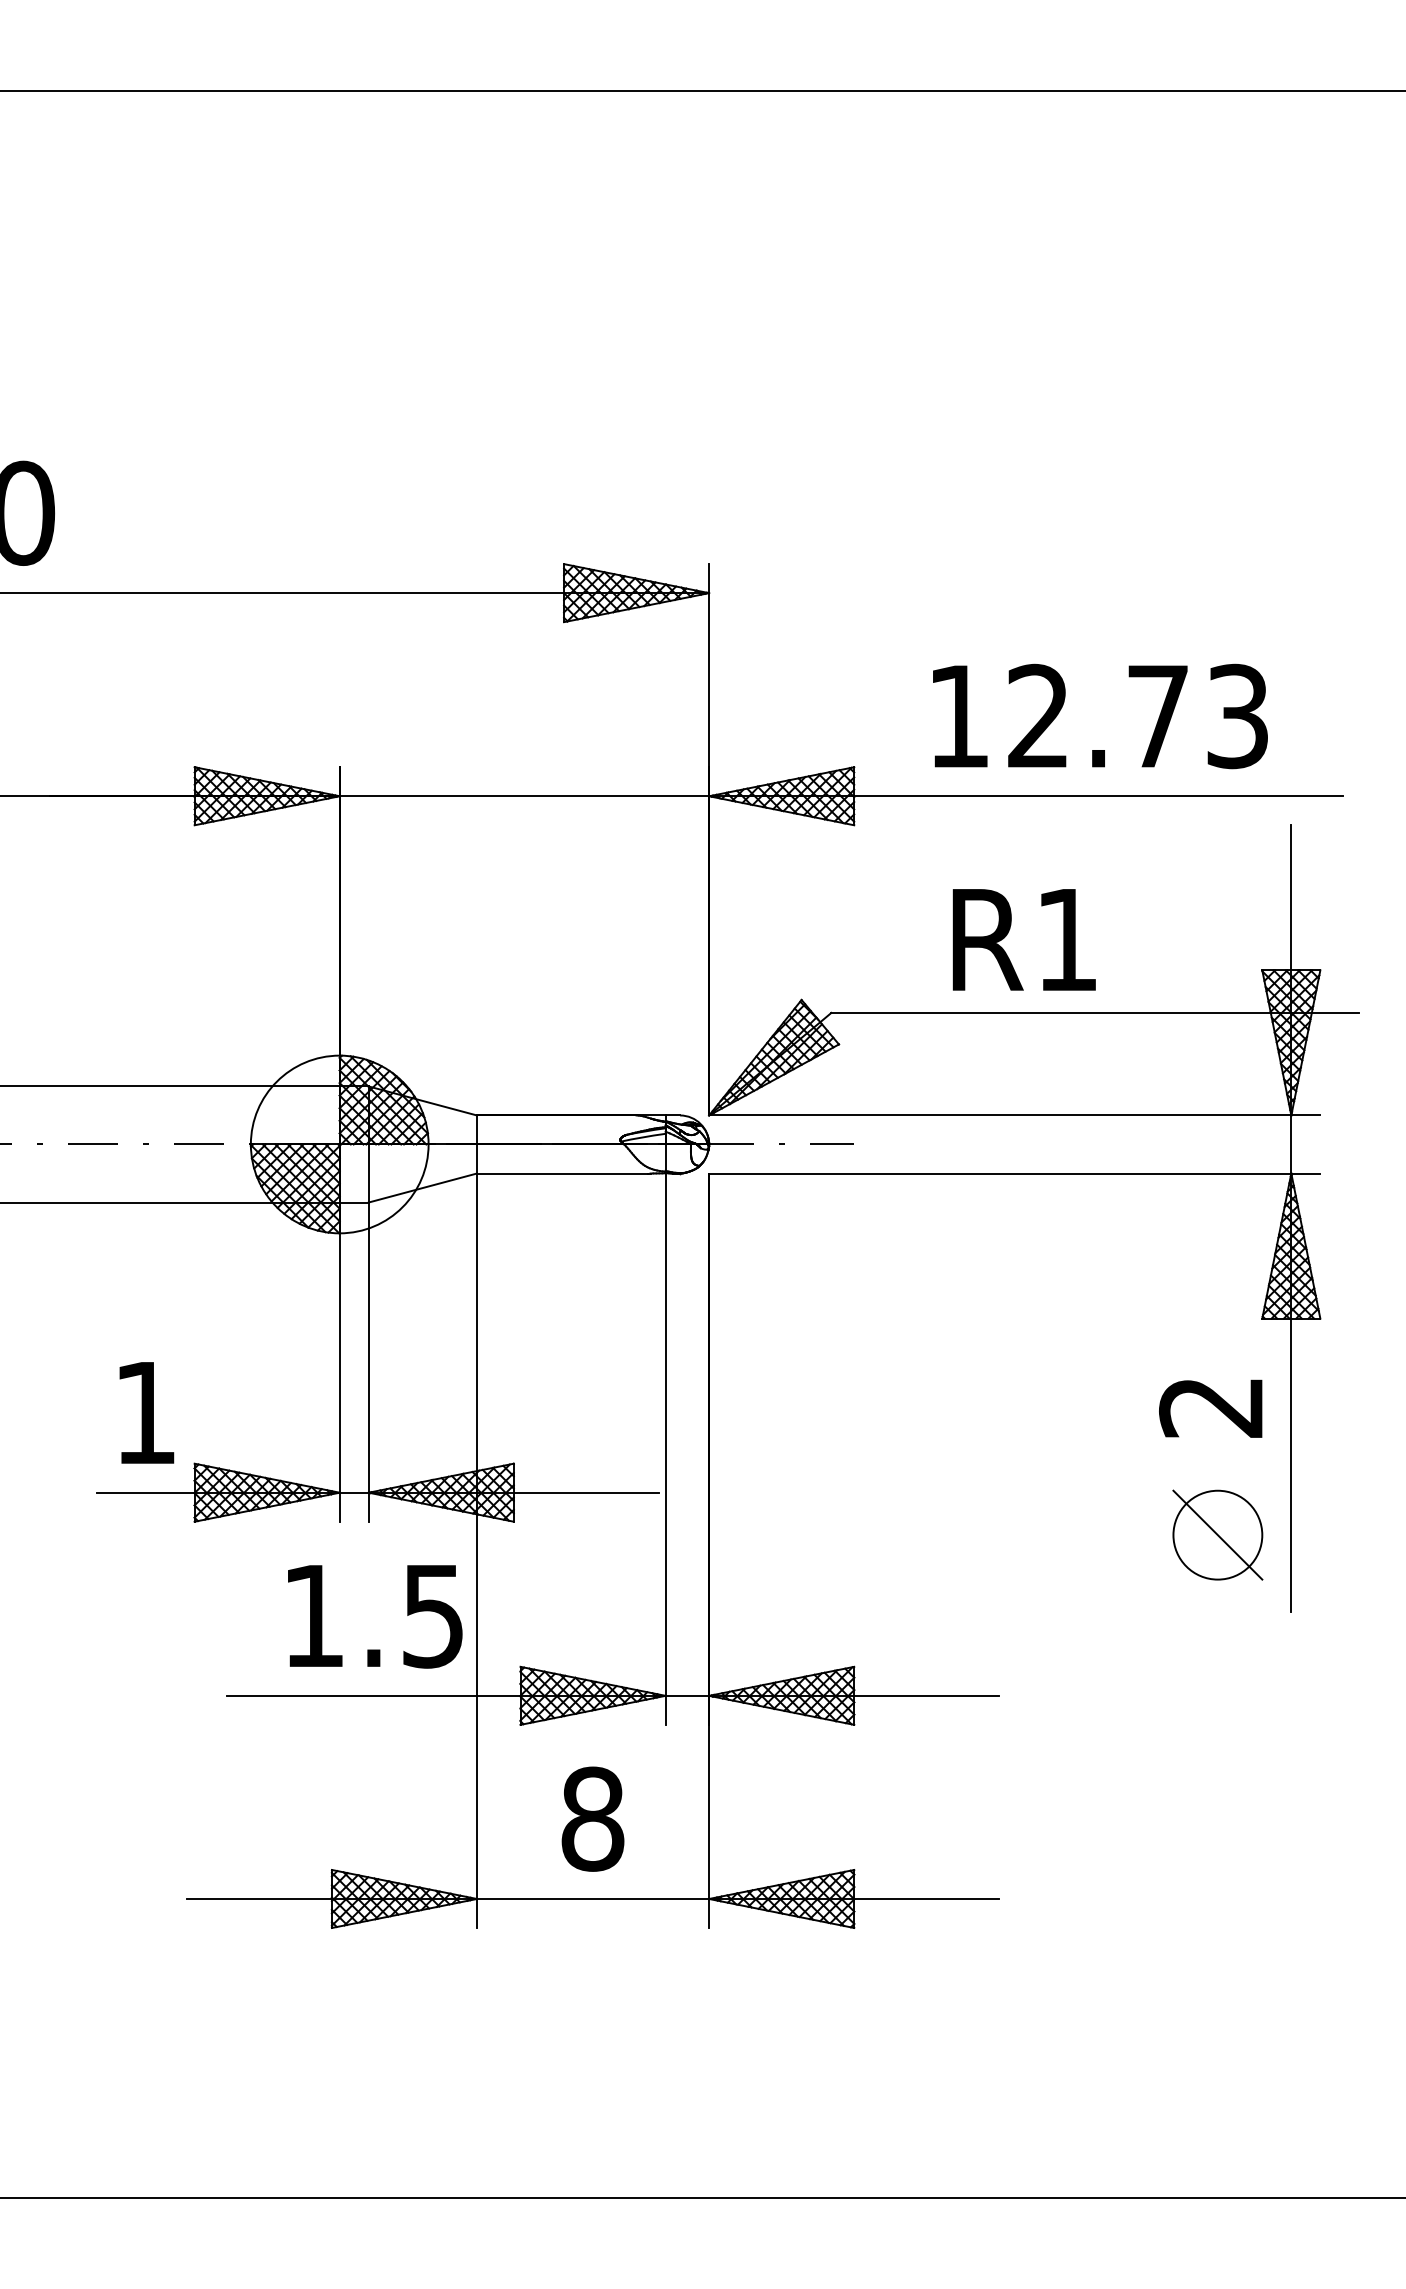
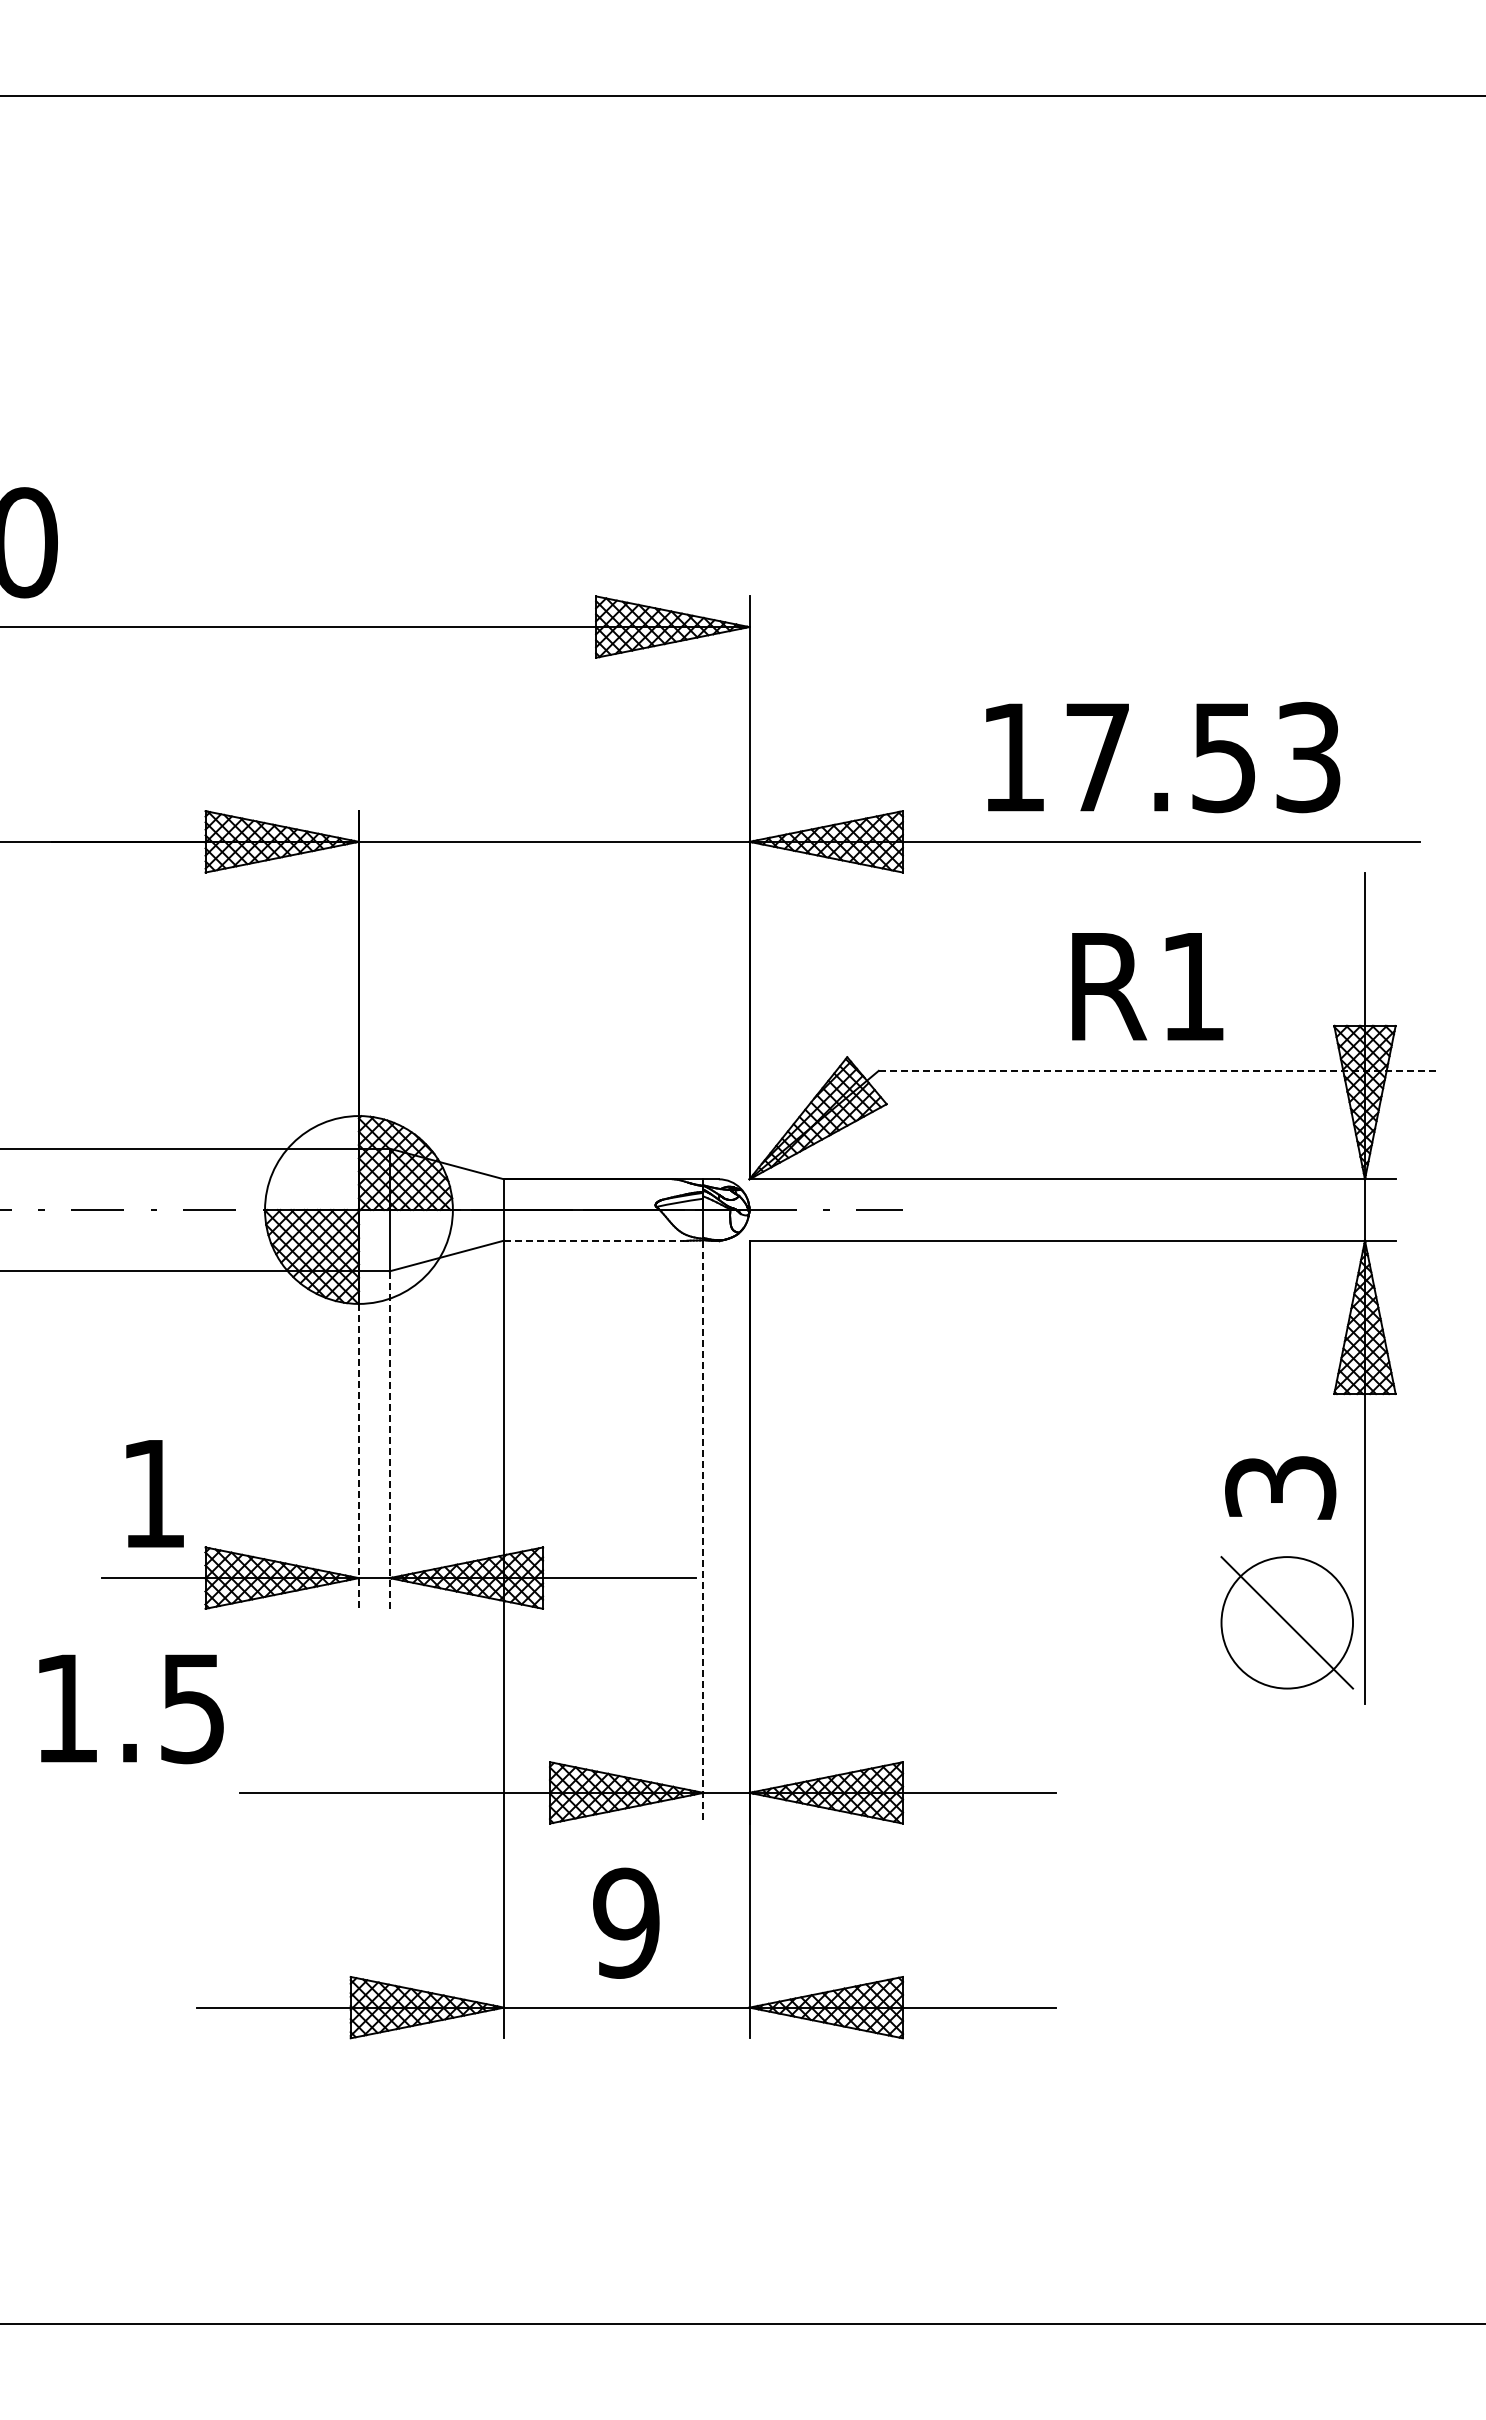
text: (1097, 716) -> (1160, 757), 12.73 -> 17.53
text: (1024, 939) -> (1147, 986), moved
line: (1095, 1012) -> (1157, 1070), solid -> dashed
line: (562, 1173) -> (594, 1240), solid -> dashed
line: (339, 1362) -> (358, 1440), solid -> dashed
line: (368, 1362) -> (389, 1440), solid -> dashed
text: (1211, 1407) -> (1280, 1488), 2 -> 3
line: (665, 1449) -> (703, 1532), solid -> dashed
part: (1218, 1535) -> (1287, 1623), size x1.4
text: (375, 1616) -> (131, 1709), moved
text: (592, 1818) -> (626, 1922), 8 -> 9

